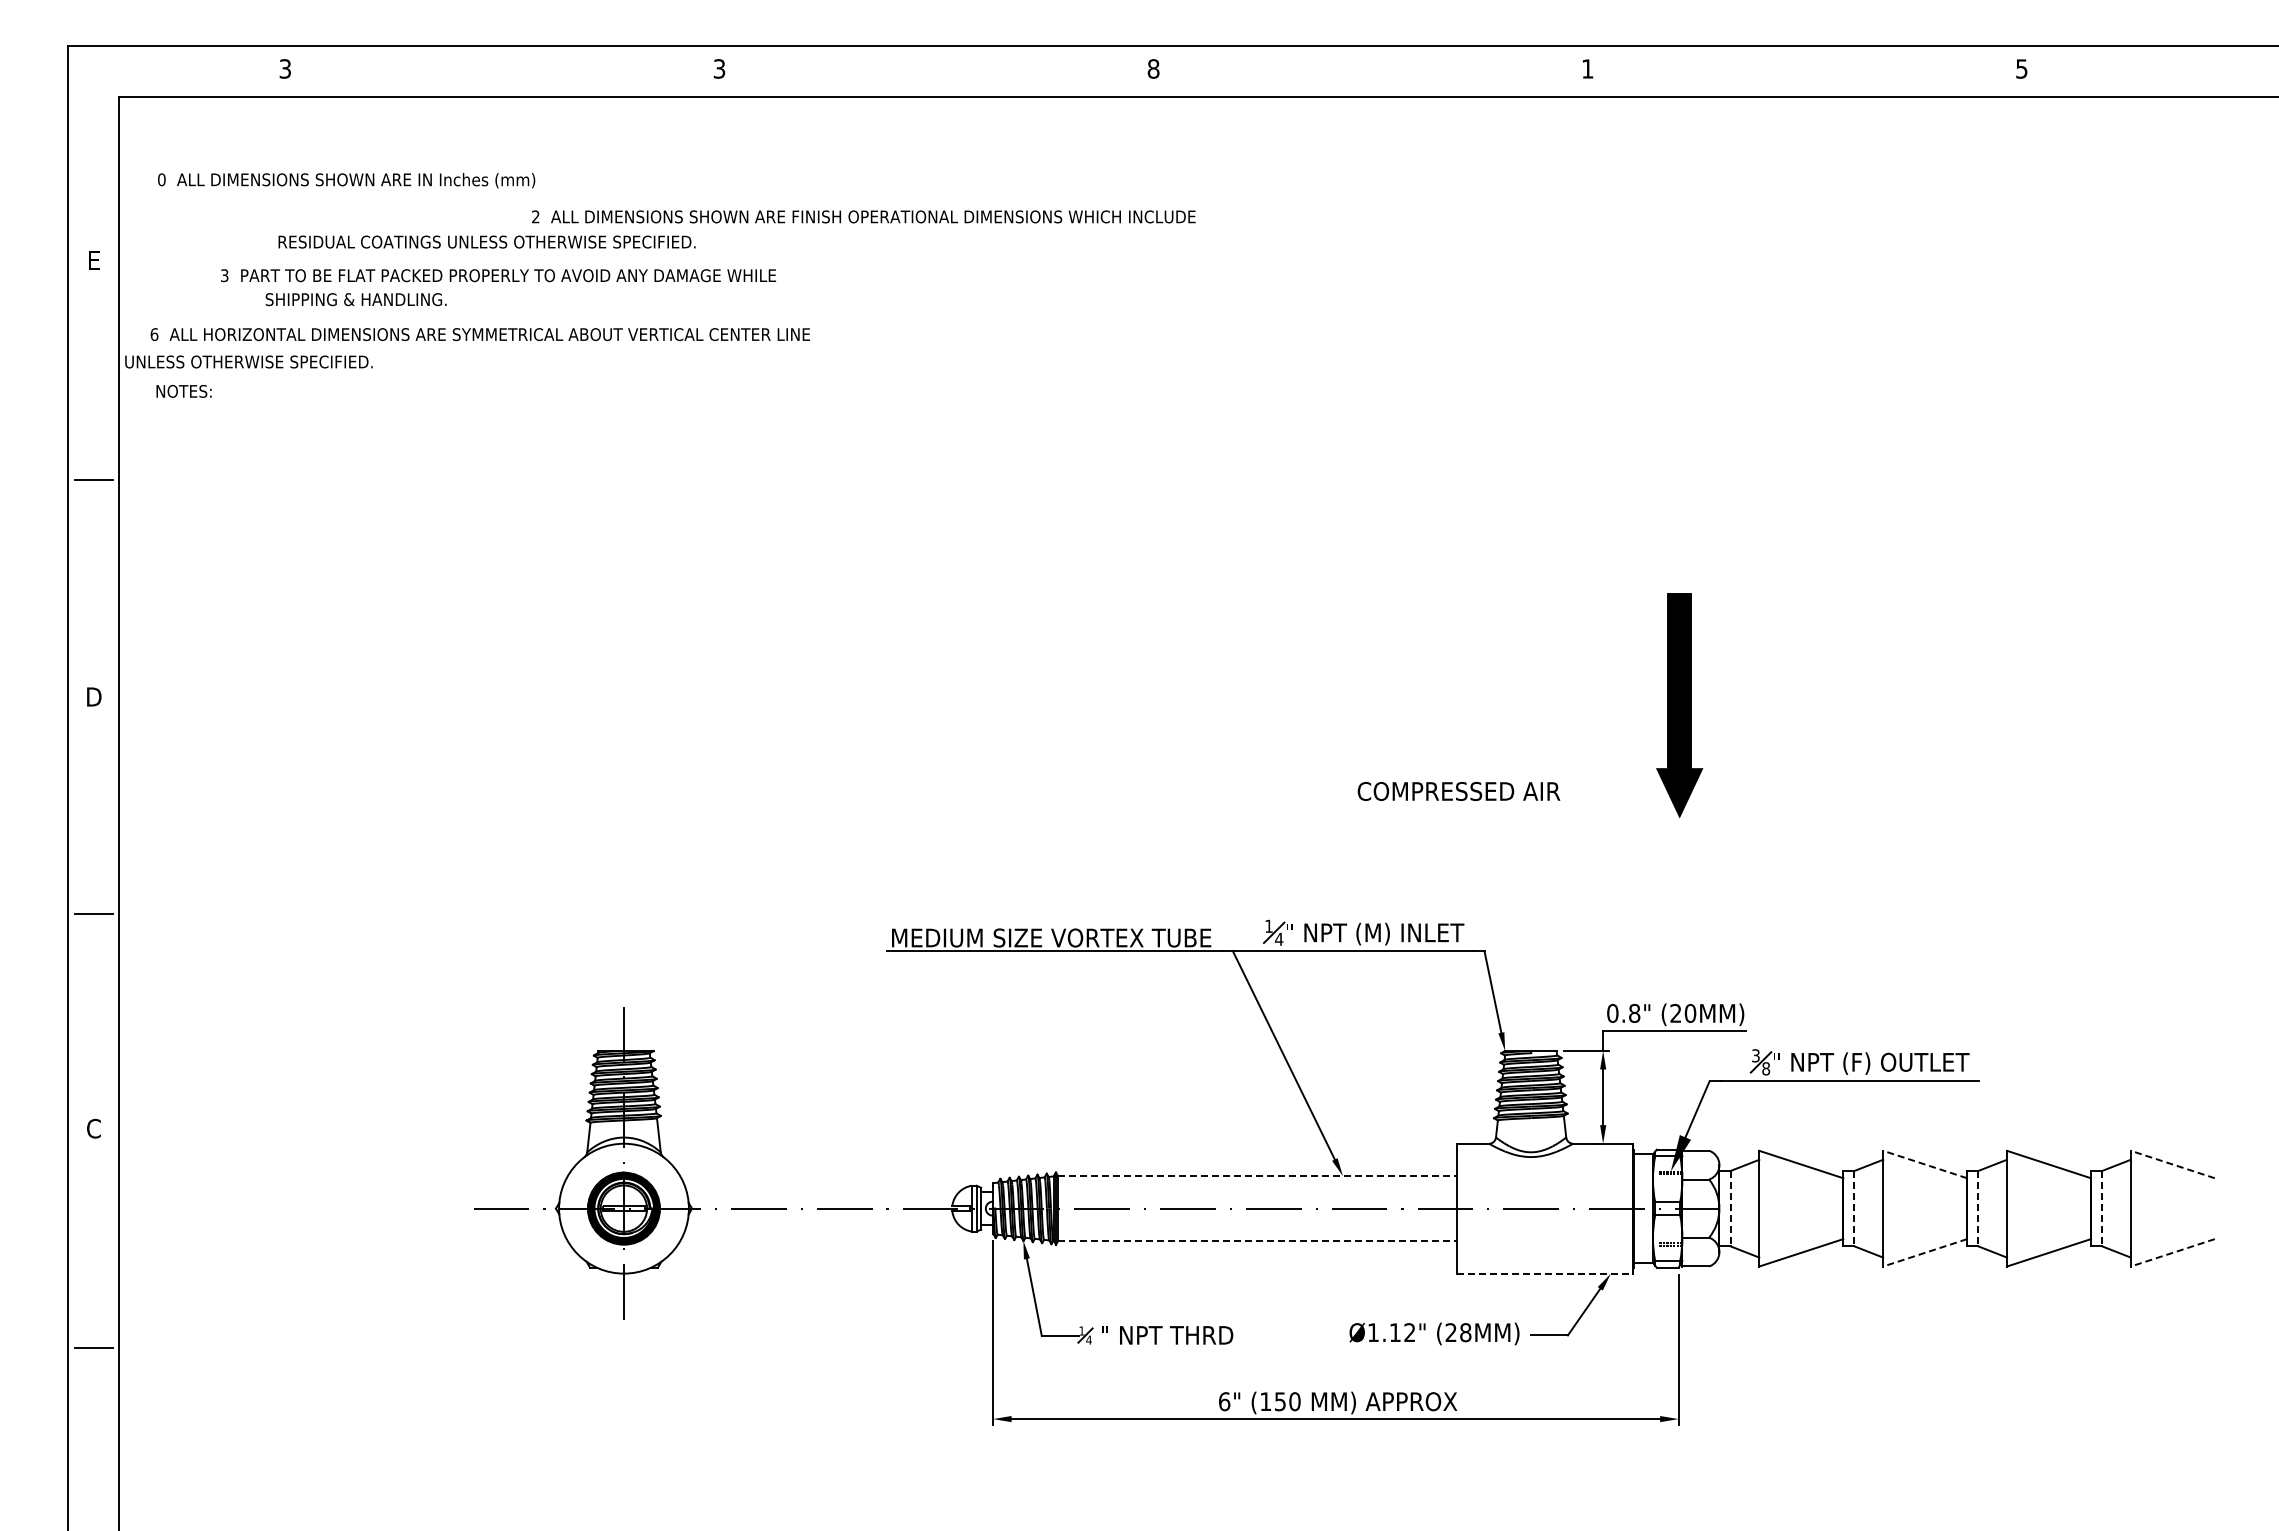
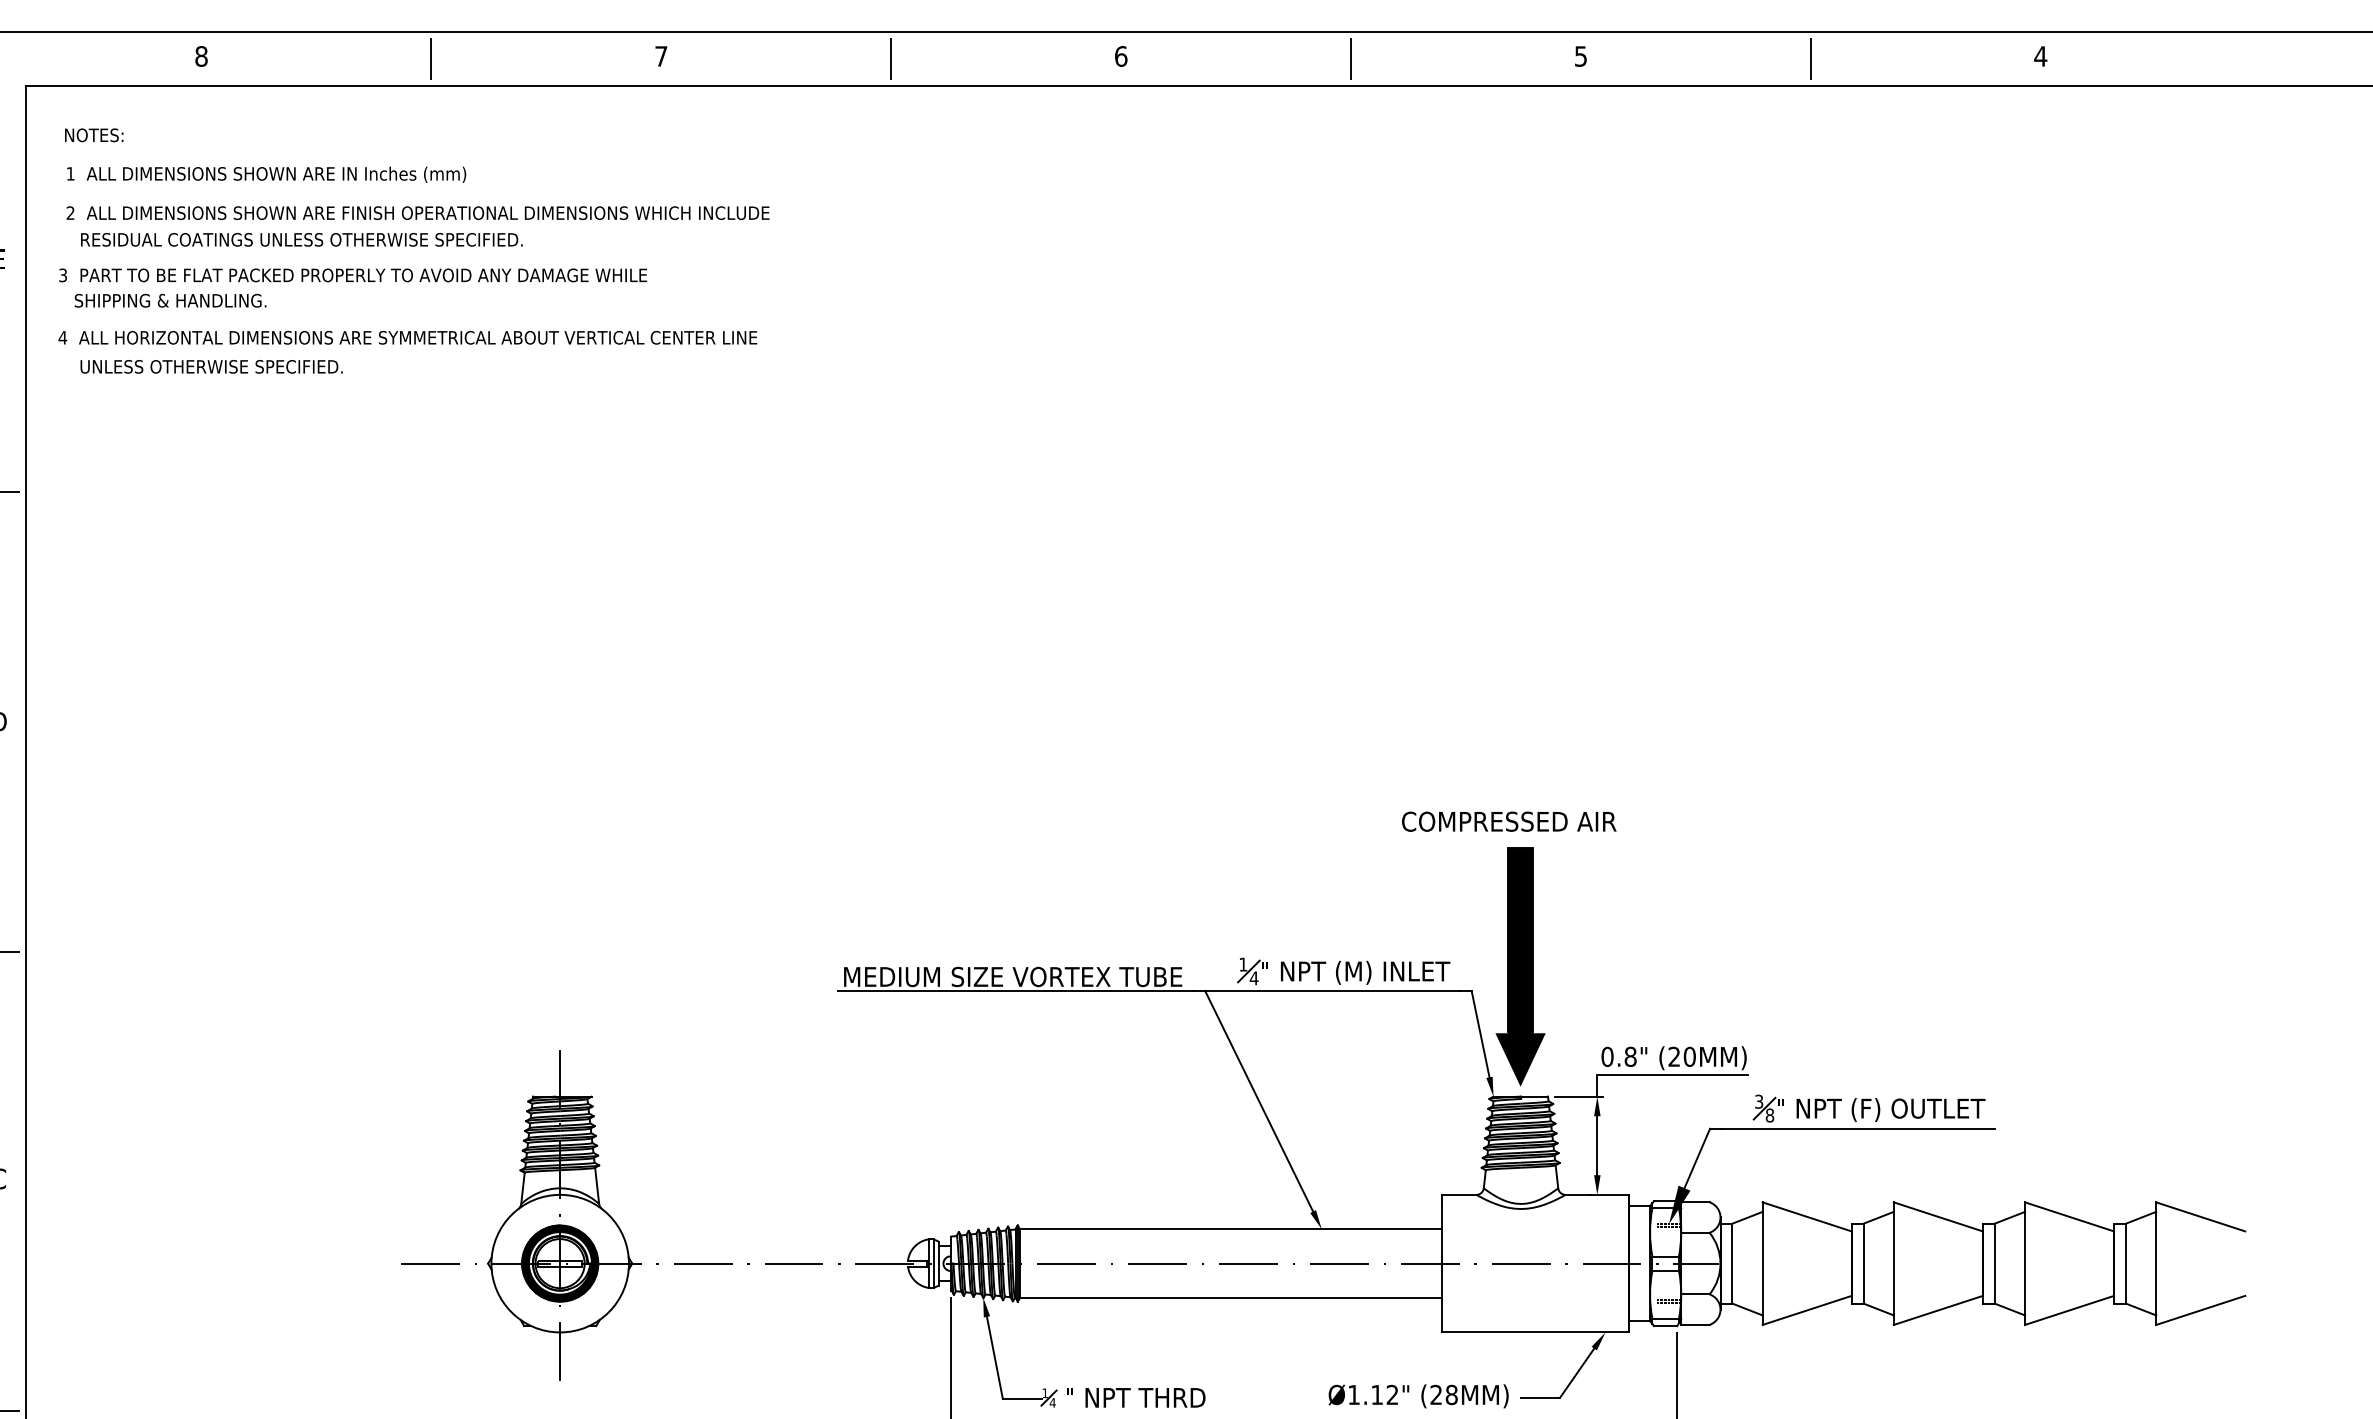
text: (285, 68) -> (201, 55), 3 -> 8
text: (719, 68) -> (661, 55), 3 -> 7
text: (1153, 68) -> (1121, 55), 8 -> 6
text: (1587, 68) -> (1580, 55), 1 -> 5
text: (2021, 68) -> (2040, 55), 5 -> 4
line: (502, 71) -> (431, 59), added
line: (936, 71) -> (891, 59), added
line: (1370, 71) -> (1350, 59), added
line: (1804, 71) -> (1810, 59), added
text: (161, 179) -> (70, 173), 0 -> 1
text: (863, 216) -> (417, 212), moved
text: (486, 241) -> (301, 239), moved
text: (498, 275) -> (353, 275), moved
text: (355, 299) -> (169, 300), moved
text: (154, 334) -> (62, 337), 6 -> 4
text: (248, 361) -> (211, 366), moved
text: (183, 391) -> (93, 135), moved
part: (1679, 705) -> (1520, 966), moved
text: (1458, 791) -> (1508, 821), moved
line: (1924, 1164) -> (1937, 1216), dashed -> solid
line: (2172, 1164) -> (2200, 1216), dashed -> solid
line: (1258, 1176) -> (1232, 1229), dashed -> solid
line: (1730, 1208) -> (1732, 1263), dashed -> solid
line: (1854, 1208) -> (1863, 1263), dashed -> solid
line: (1978, 1208) -> (1994, 1263), dashed -> solid
line: (2102, 1208) -> (2126, 1263), dashed -> solid
line: (1258, 1241) -> (1232, 1298), dashed -> solid
line: (1924, 1252) -> (1937, 1310), dashed -> solid
line: (2172, 1252) -> (2200, 1310), dashed -> solid
line: (1545, 1273) -> (1536, 1332), dashed -> solid

